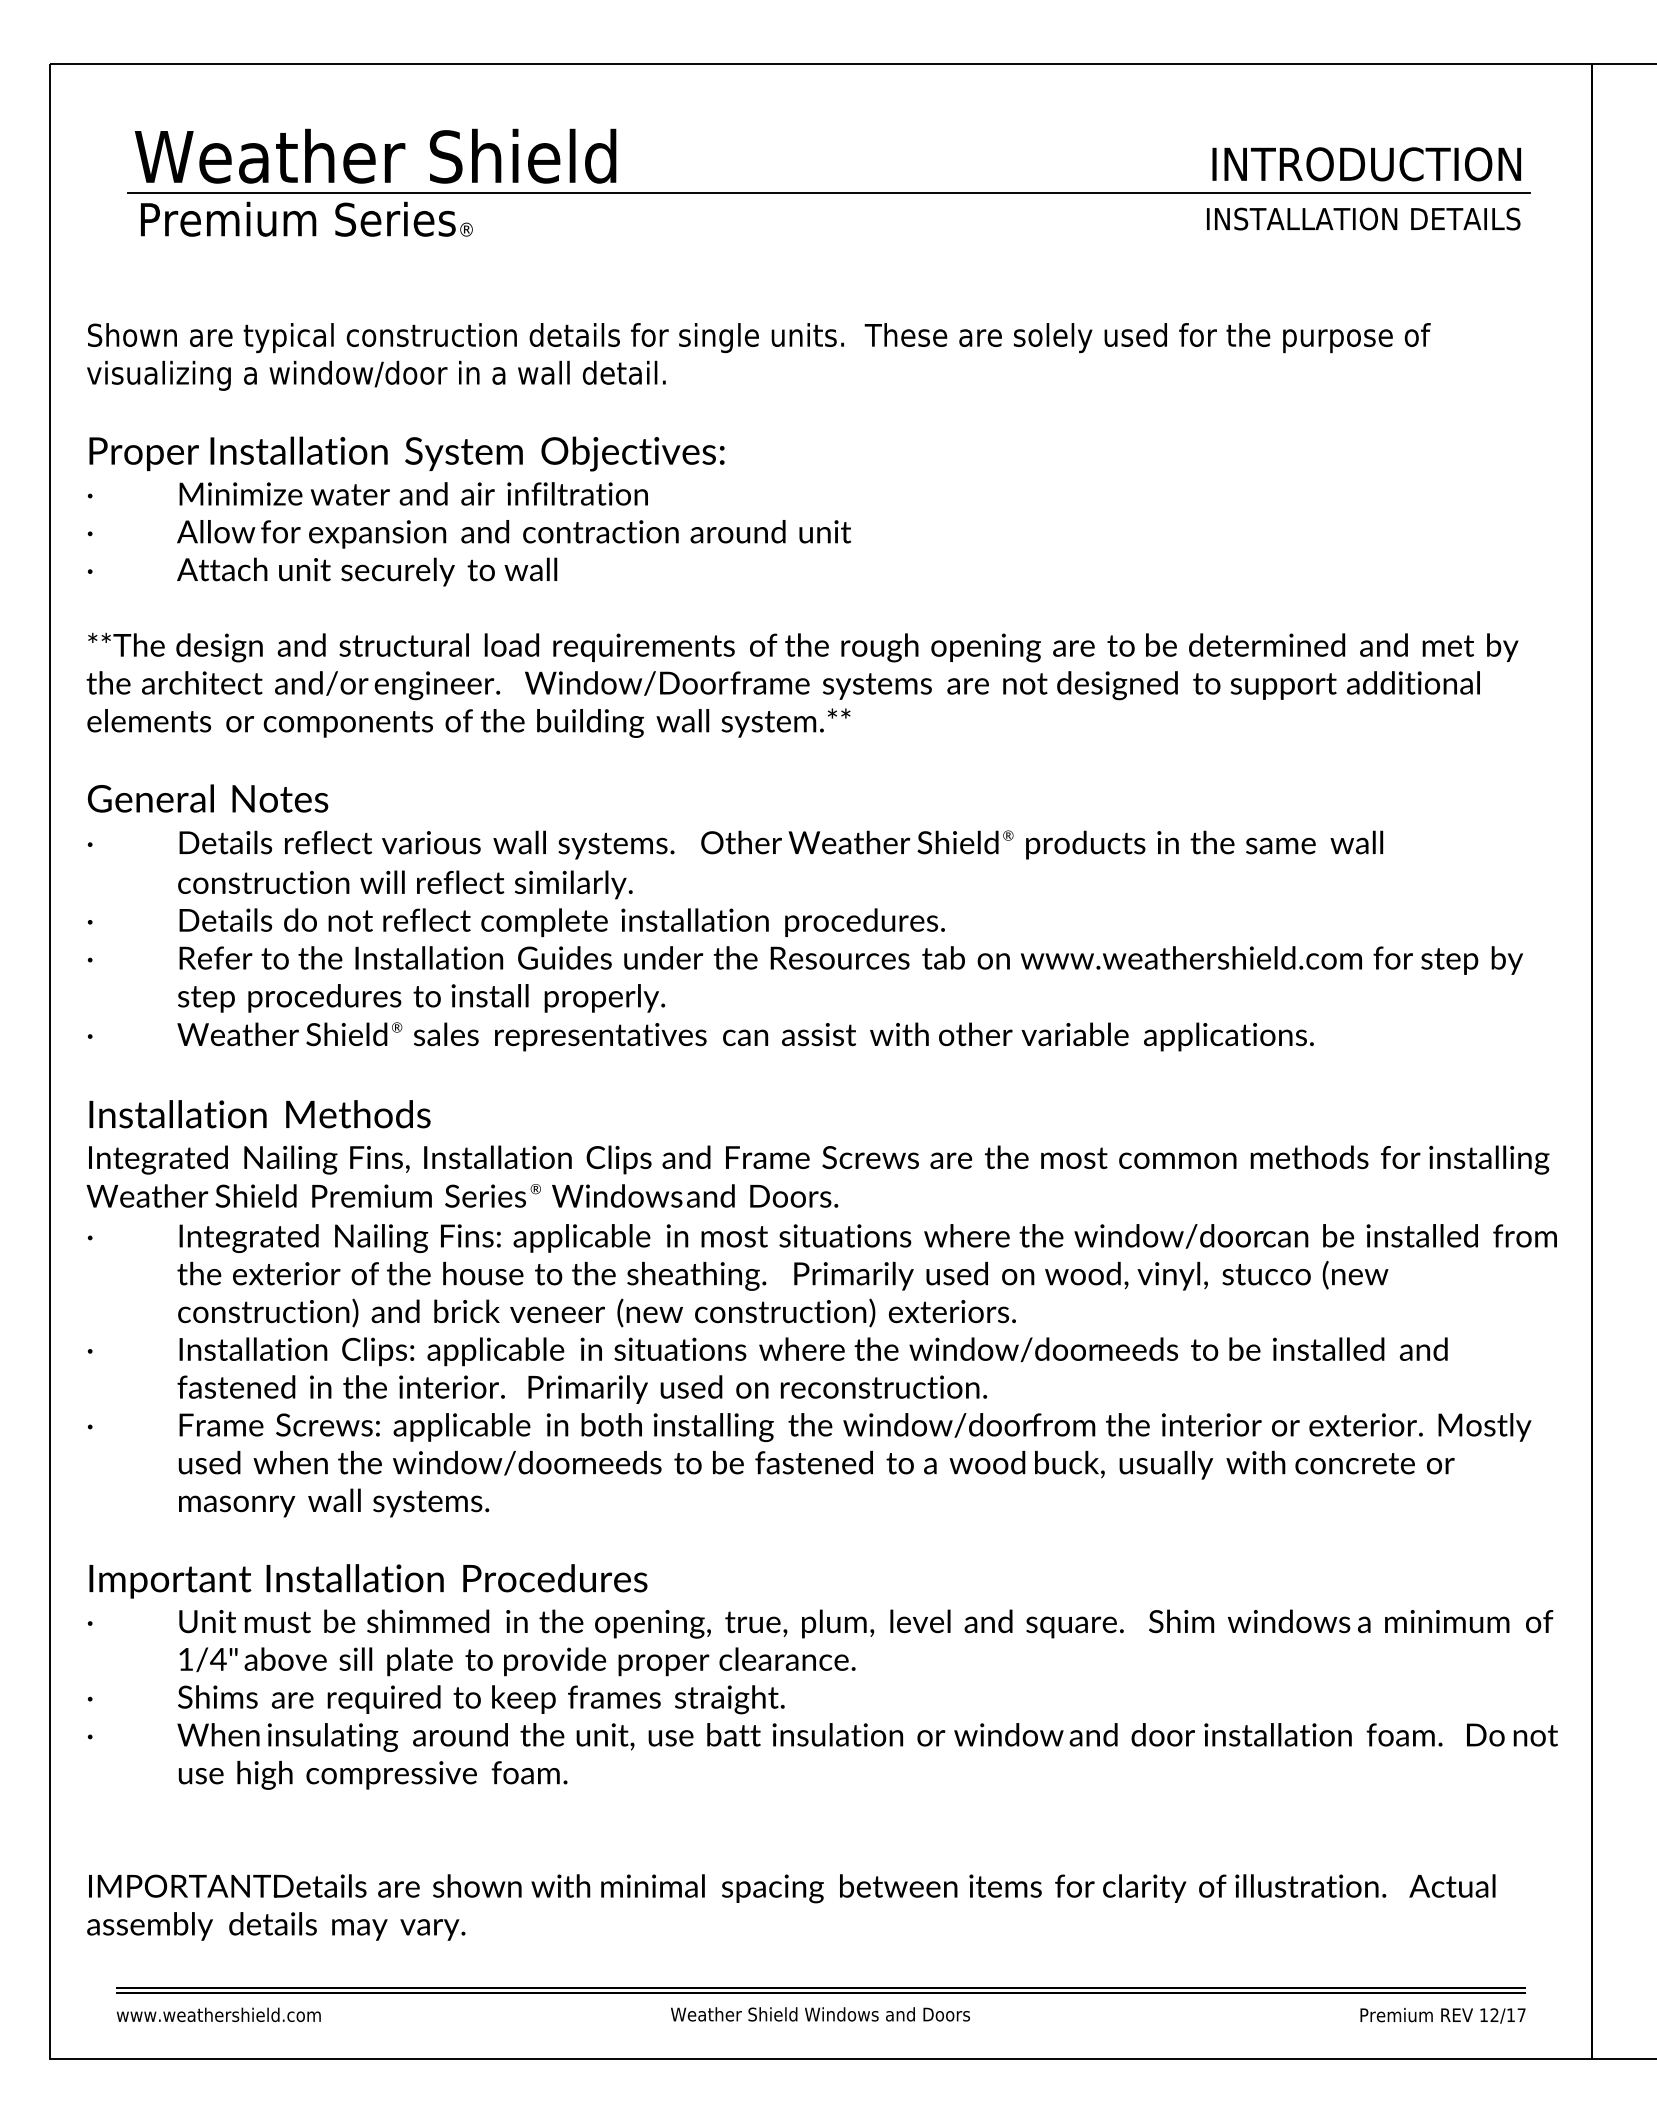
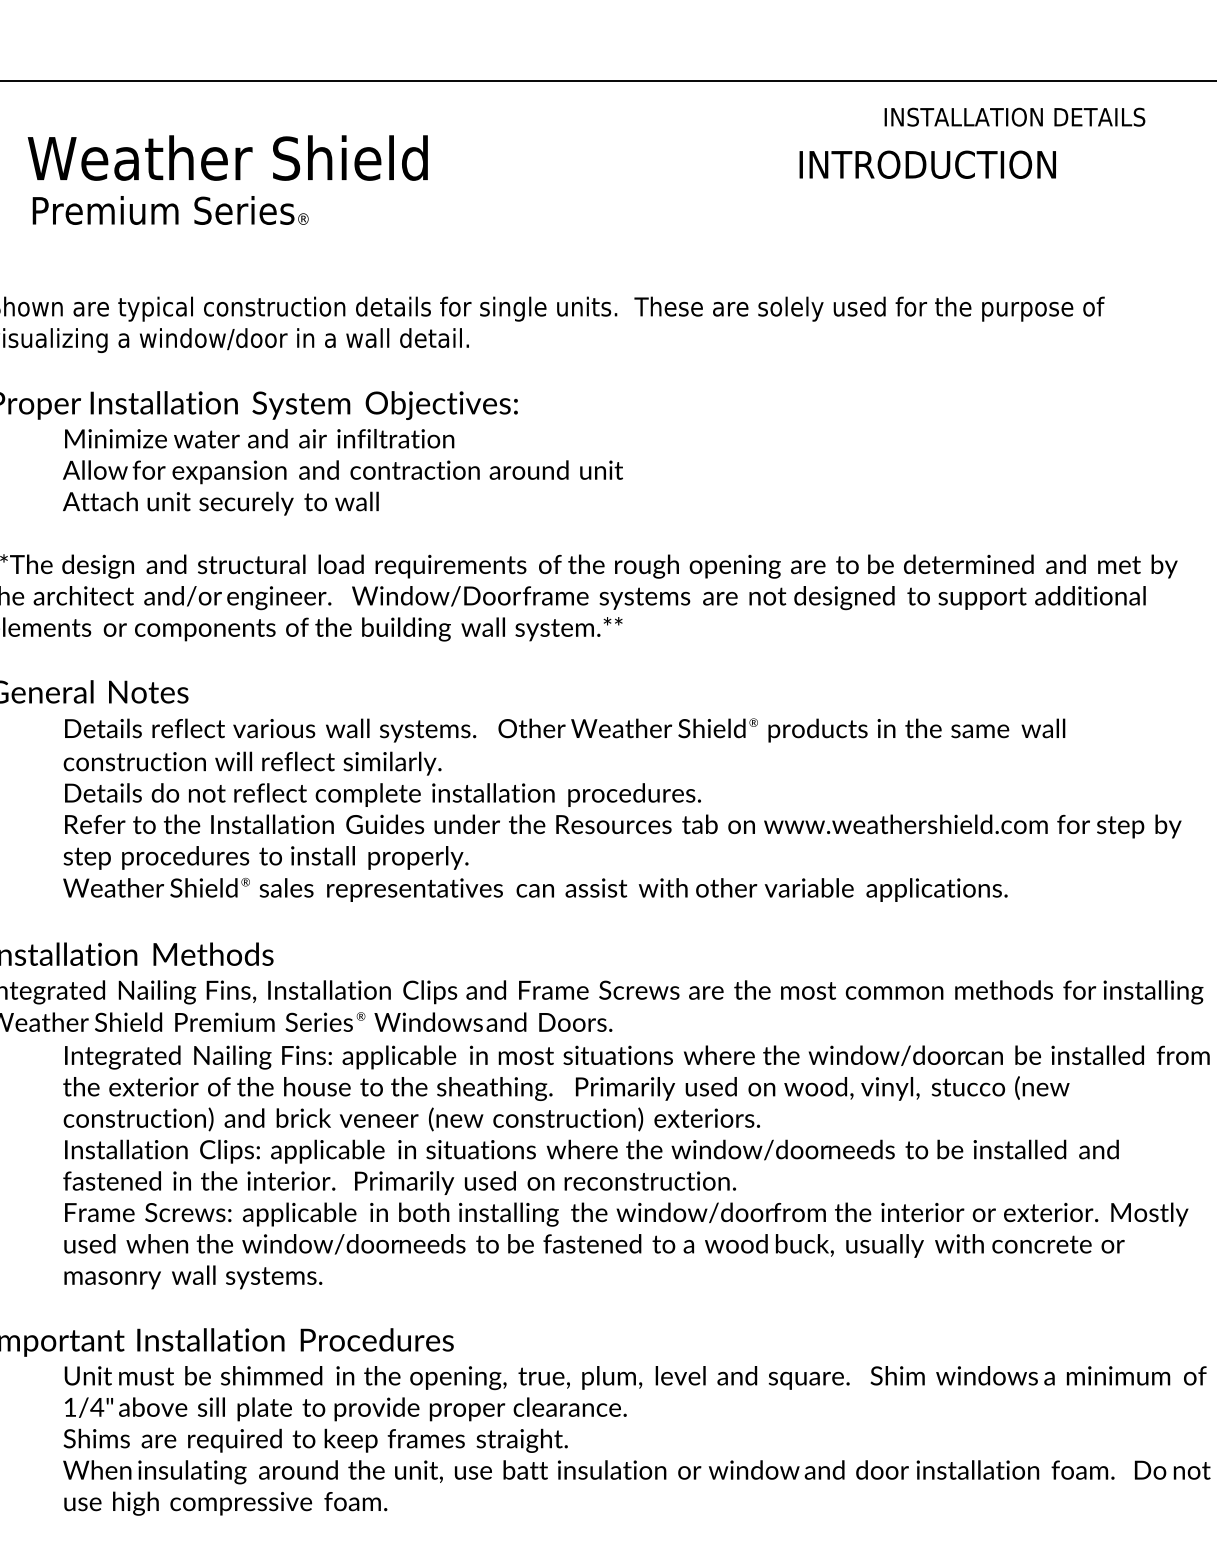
text: (1366, 164) -> (927, 164), moved
line: (828, 192) -> (604, 188), removed
text: (1363, 218) -> (1014, 116), moved

